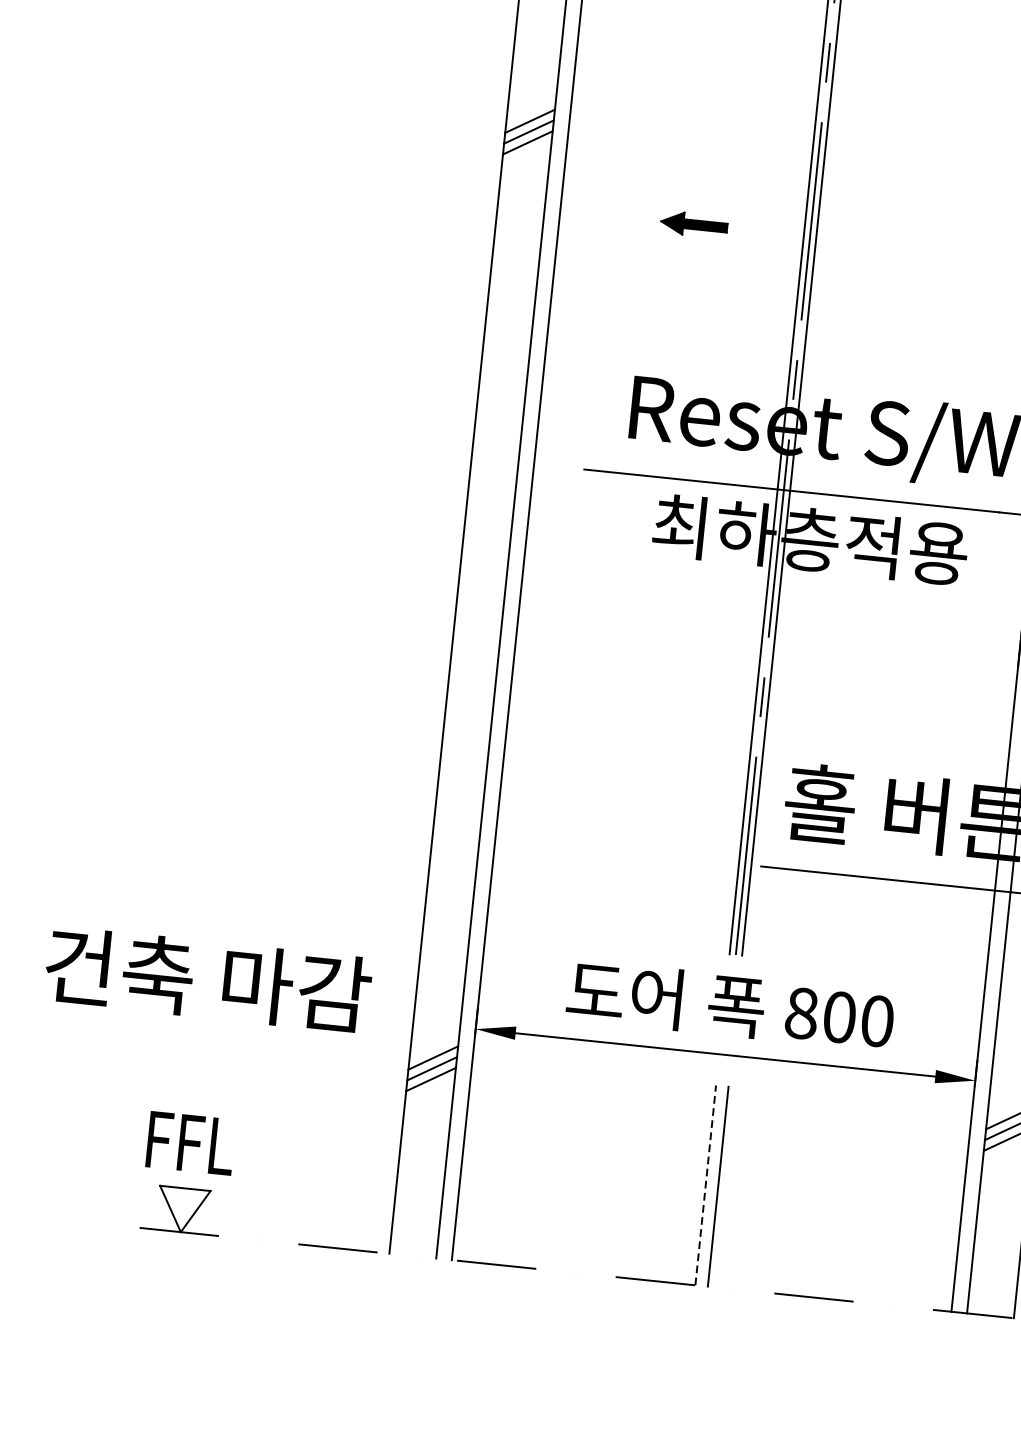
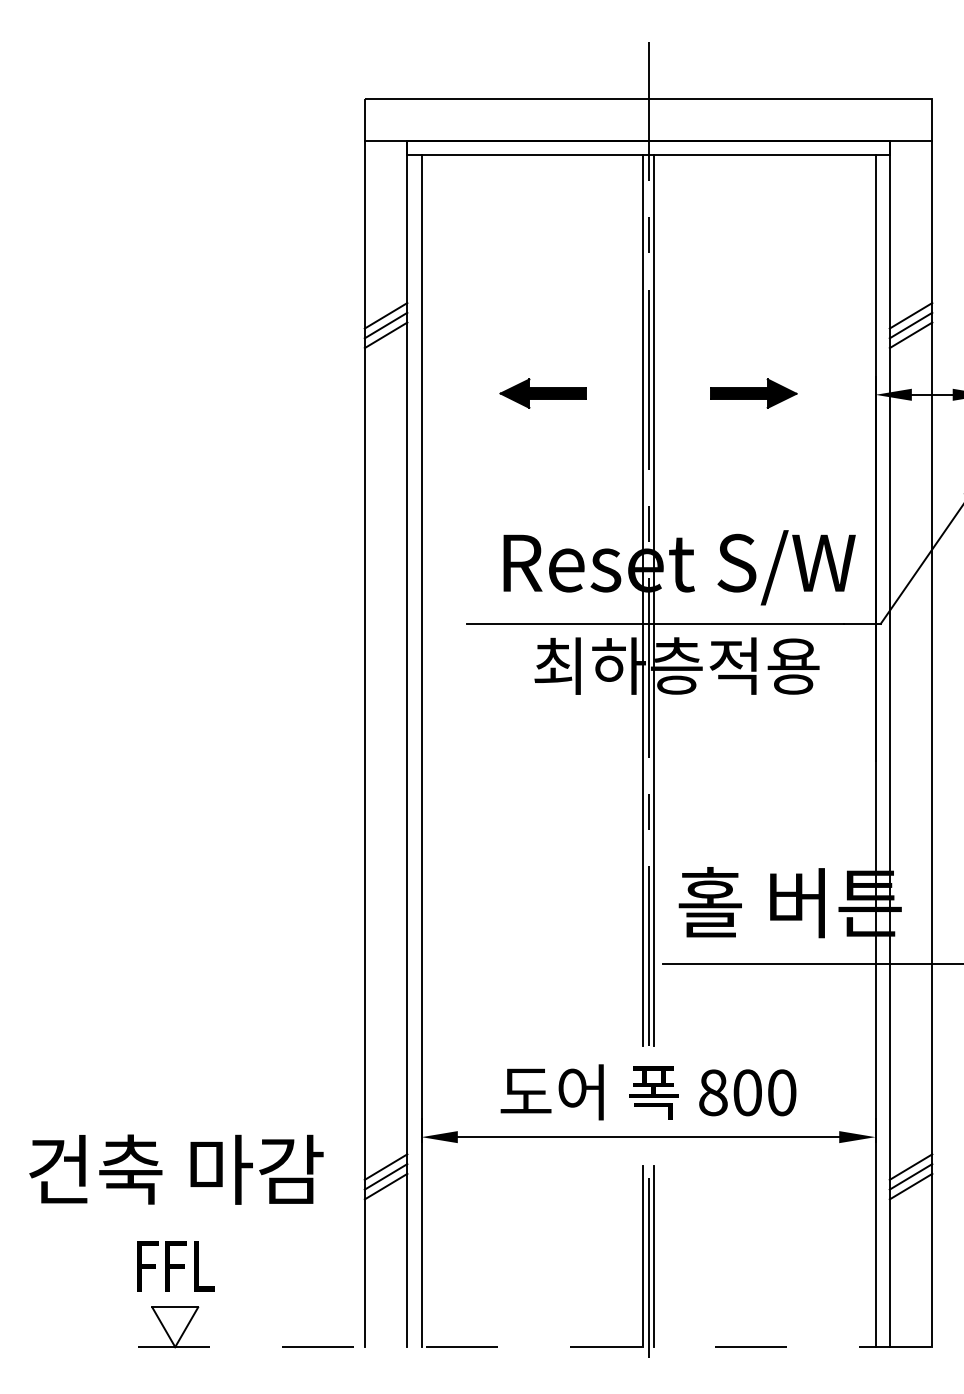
part: (693, 224) -> (542, 393), size x1.43
part: (925, 248) -> (753, 393), added
text: (208, 979) -> (176, 1169), moved
line: (705, 1185) -> (642, 1256), dashed -> solid
line: (711, 1191) -> (648, 1261), added

